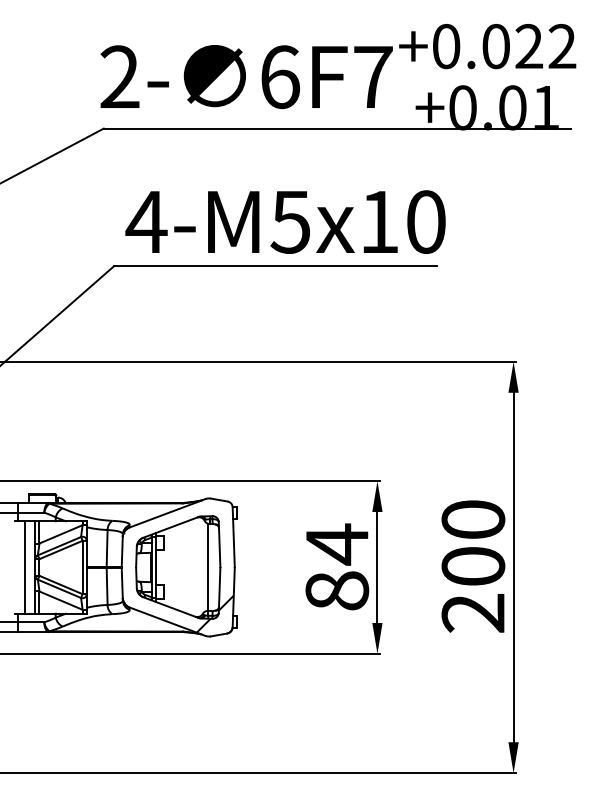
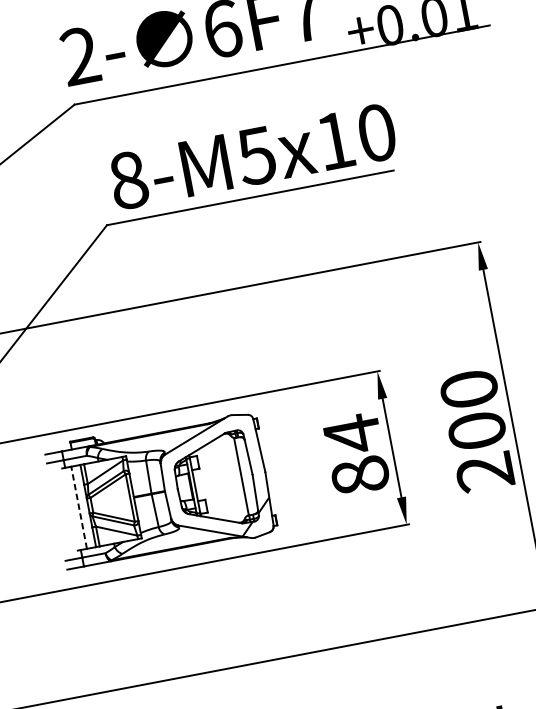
text: (146, 221) -> (128, 179), 4-M5x10 -> 8-M5x10
line: (25, 567) -> (79, 507), solid -> dashed

